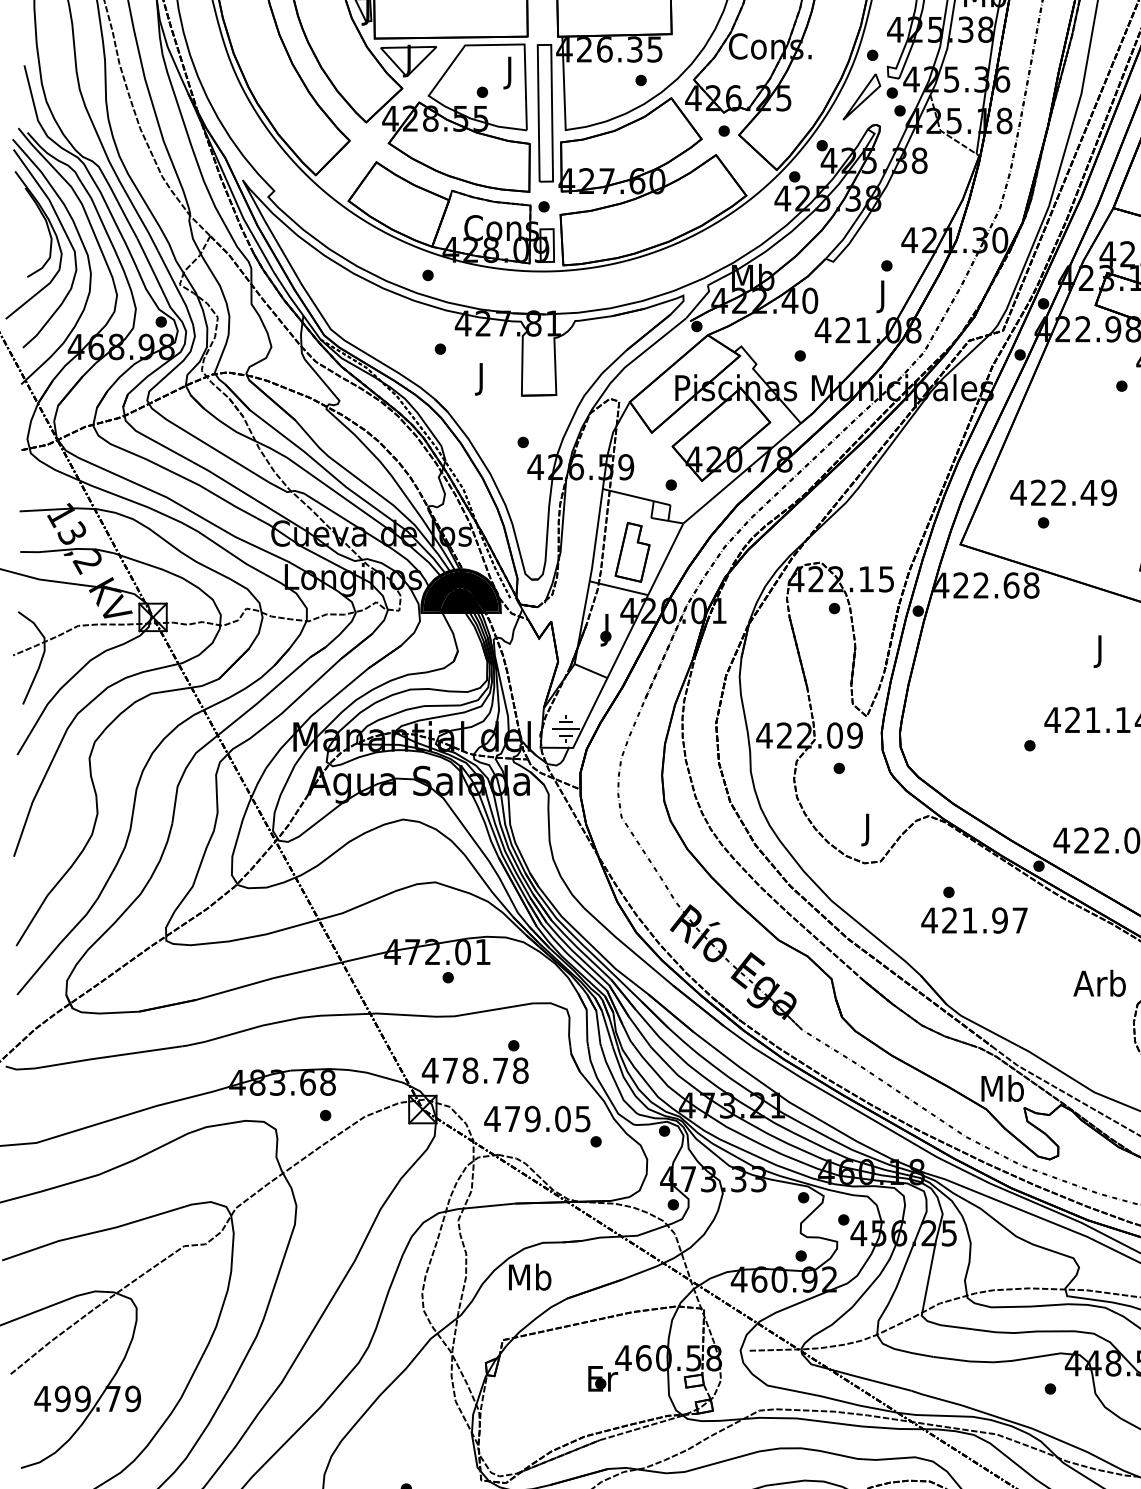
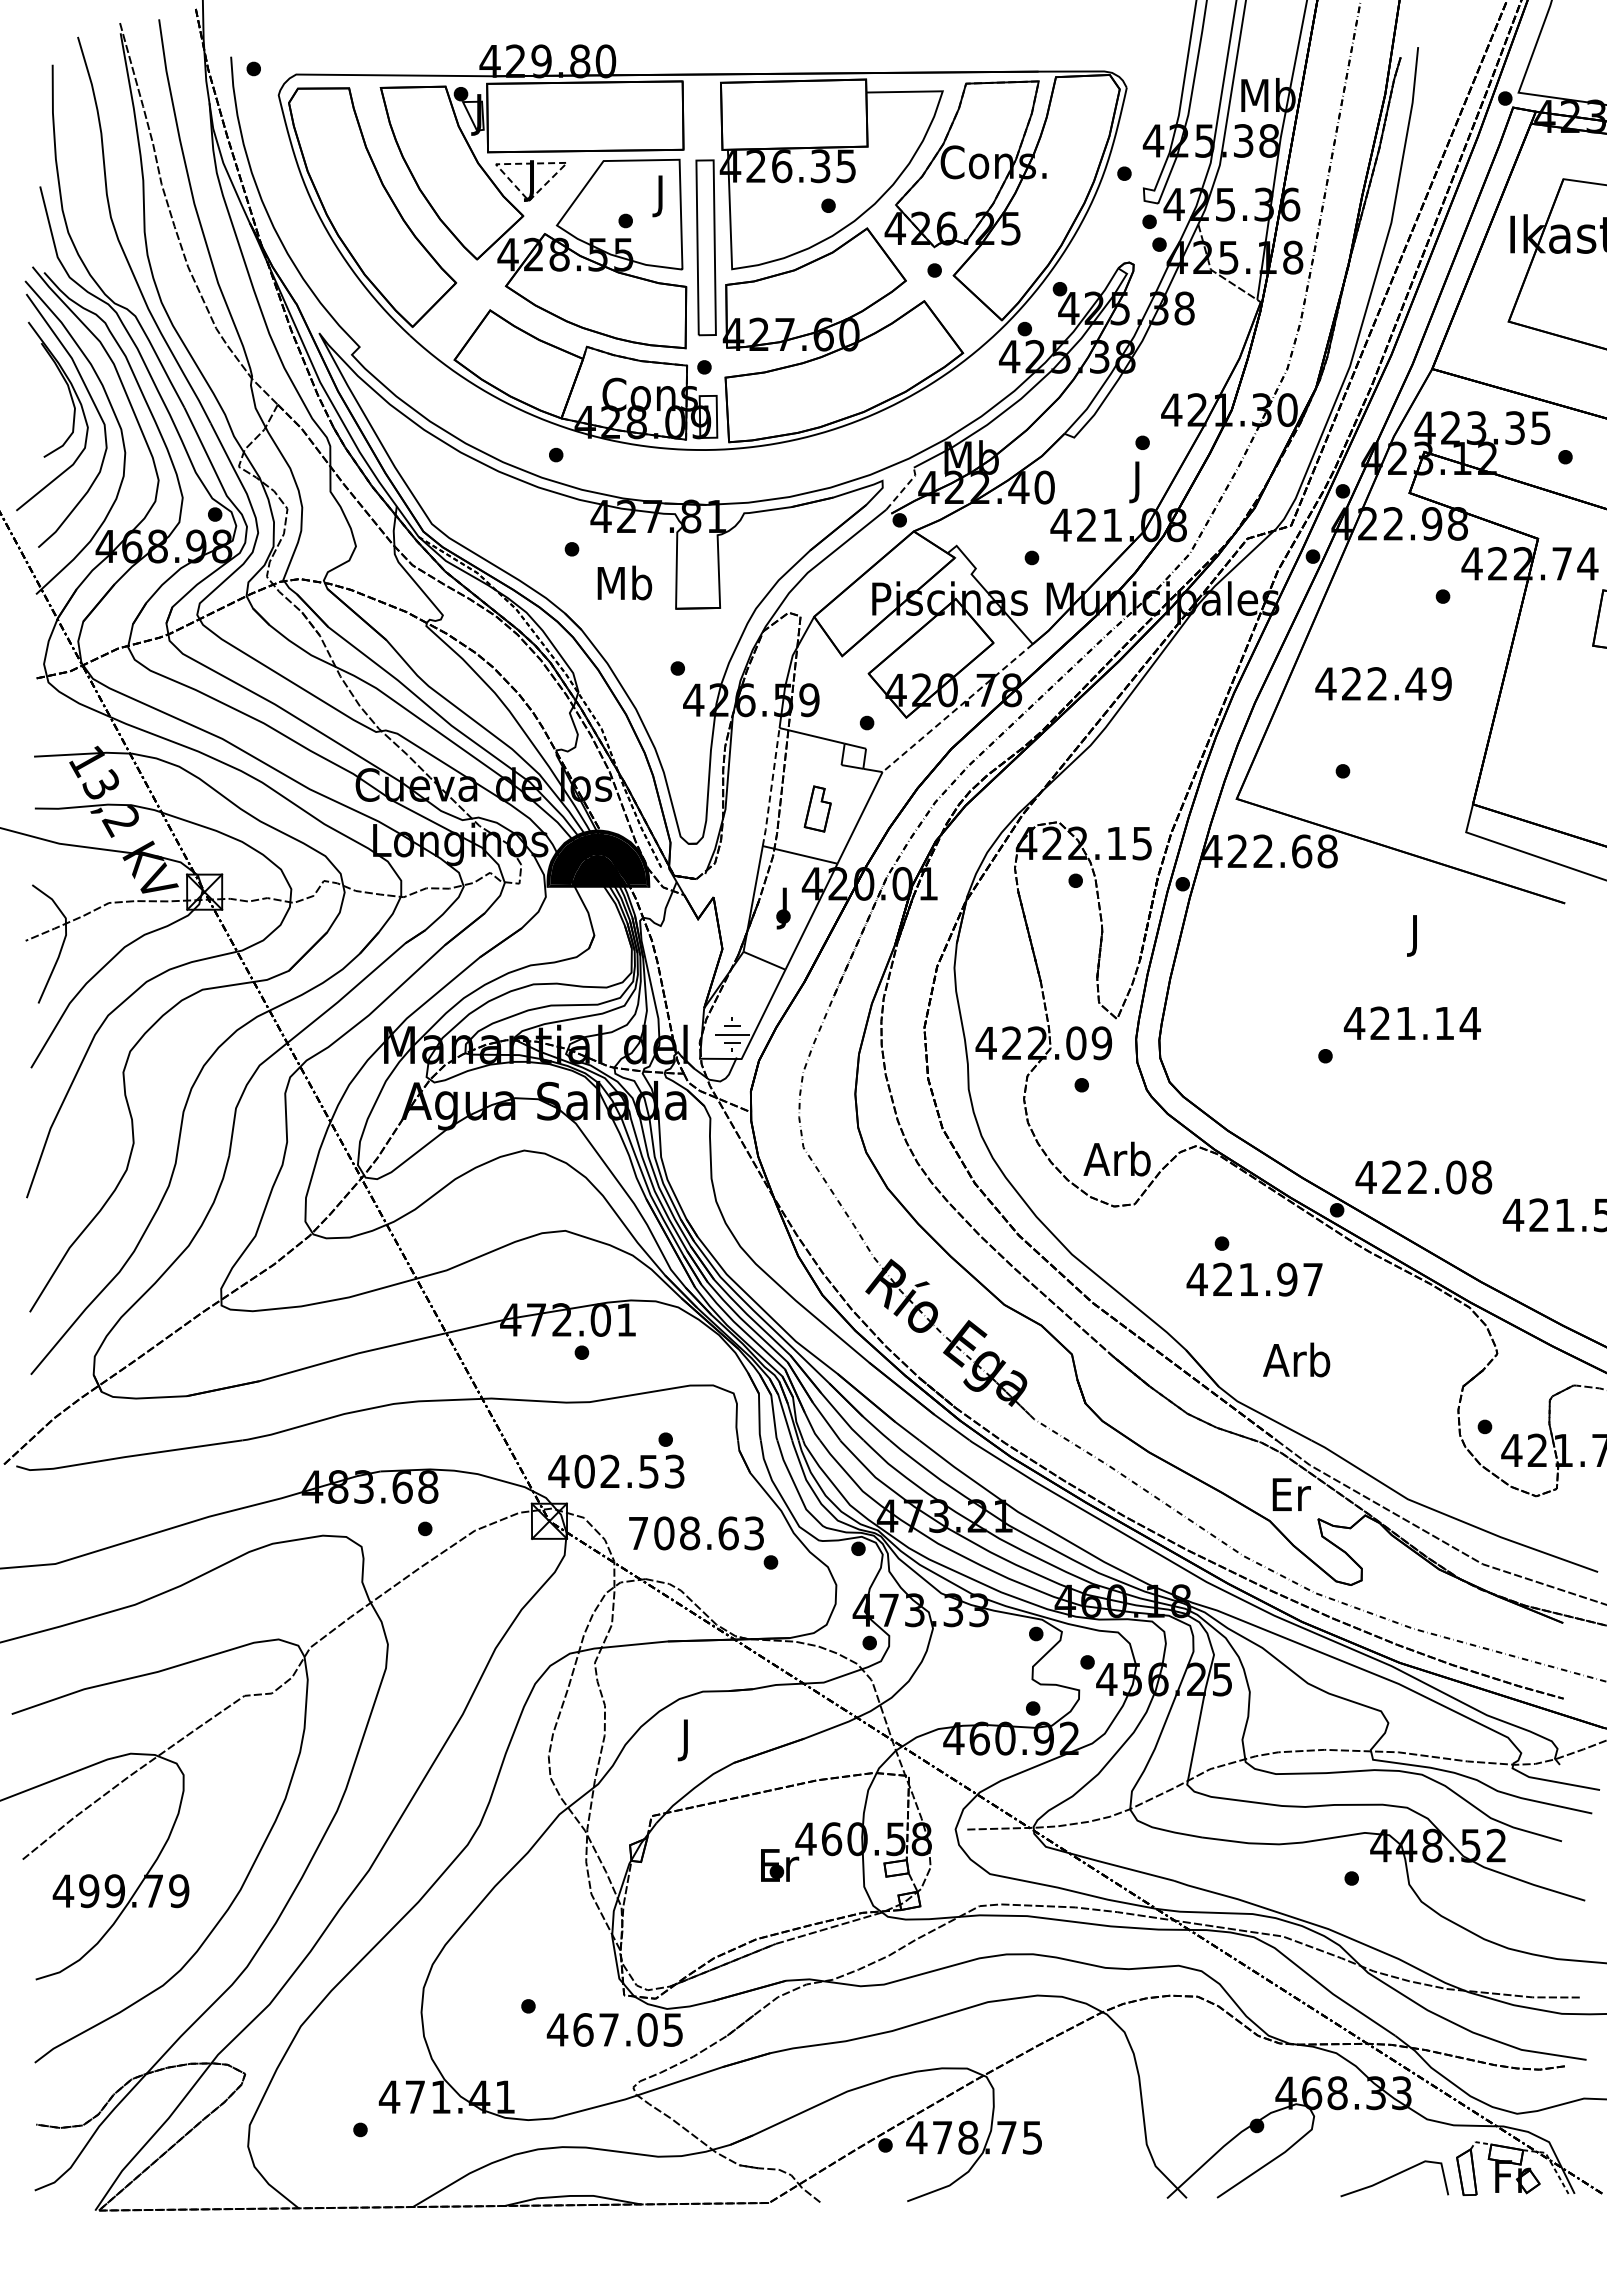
line: (410, 47) -> (533, 163), solid -> dashed
part: (861, 96) -> (1110, 226), removed
line: (699, 302) -> (903, 489), solid -> dashed
text: (481, 378) -> (624, 586), J -> Mb
line: (742, 473) -> (957, 708), solid -> dashed
text: (1063, 492) -> (1383, 683), moved
line: (596, 535) -> (771, 787), solid -> dashed
part: (632, 551) -> (817, 808), size x0.6
text: (866, 828) -> (1116, 1162), J -> Arb
text: (1099, 982) -> (1296, 1359), moved
text: (485, 1070) -> (629, 1471), 478.78 -> 402.53
text: (1002, 1088) -> (1290, 1494), Mb -> Er
text: (537, 1119) -> (695, 1533), 479.05 -> 708.63
text: (530, 1280) -> (686, 1739), Mb -> J

